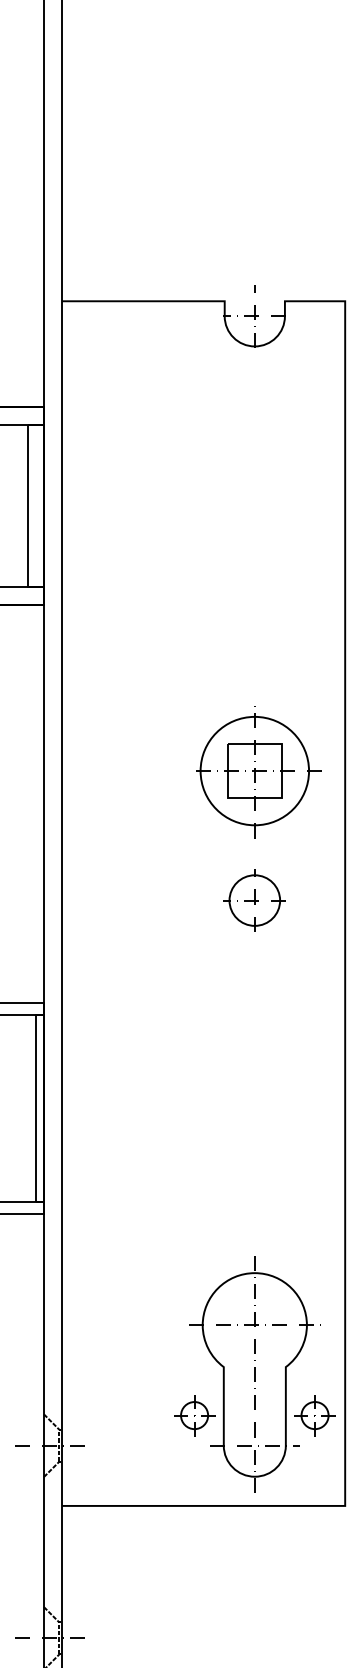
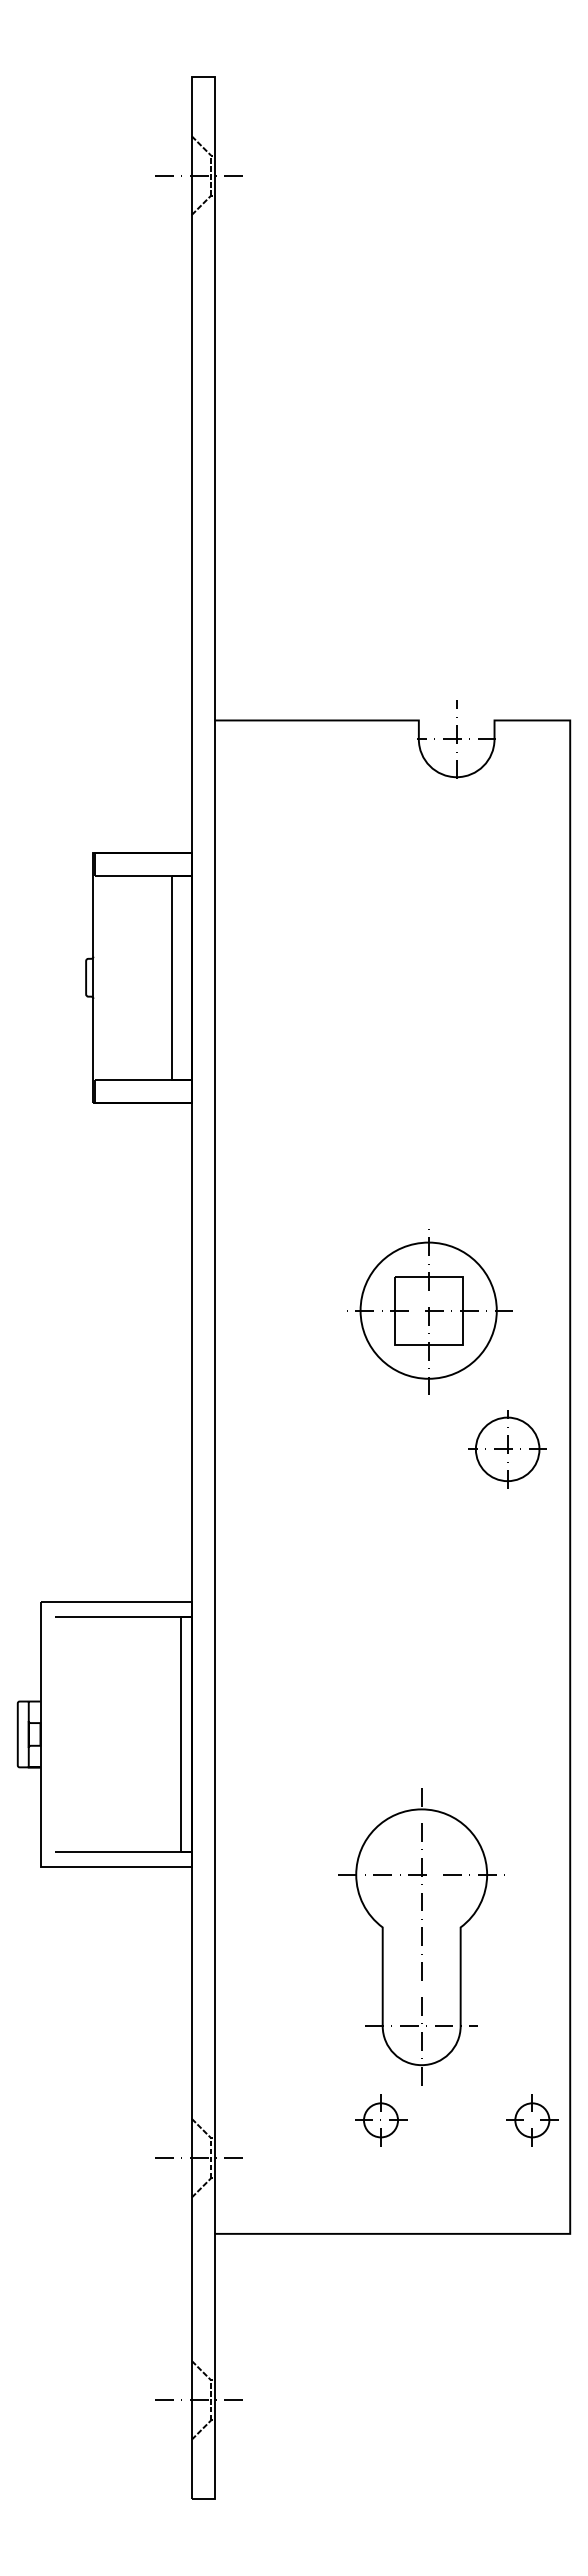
part: (255, 771) -> (429, 1311), moved
part: (254, 900) -> (507, 1449), moved
part: (254, 1374) -> (421, 1936), moved

